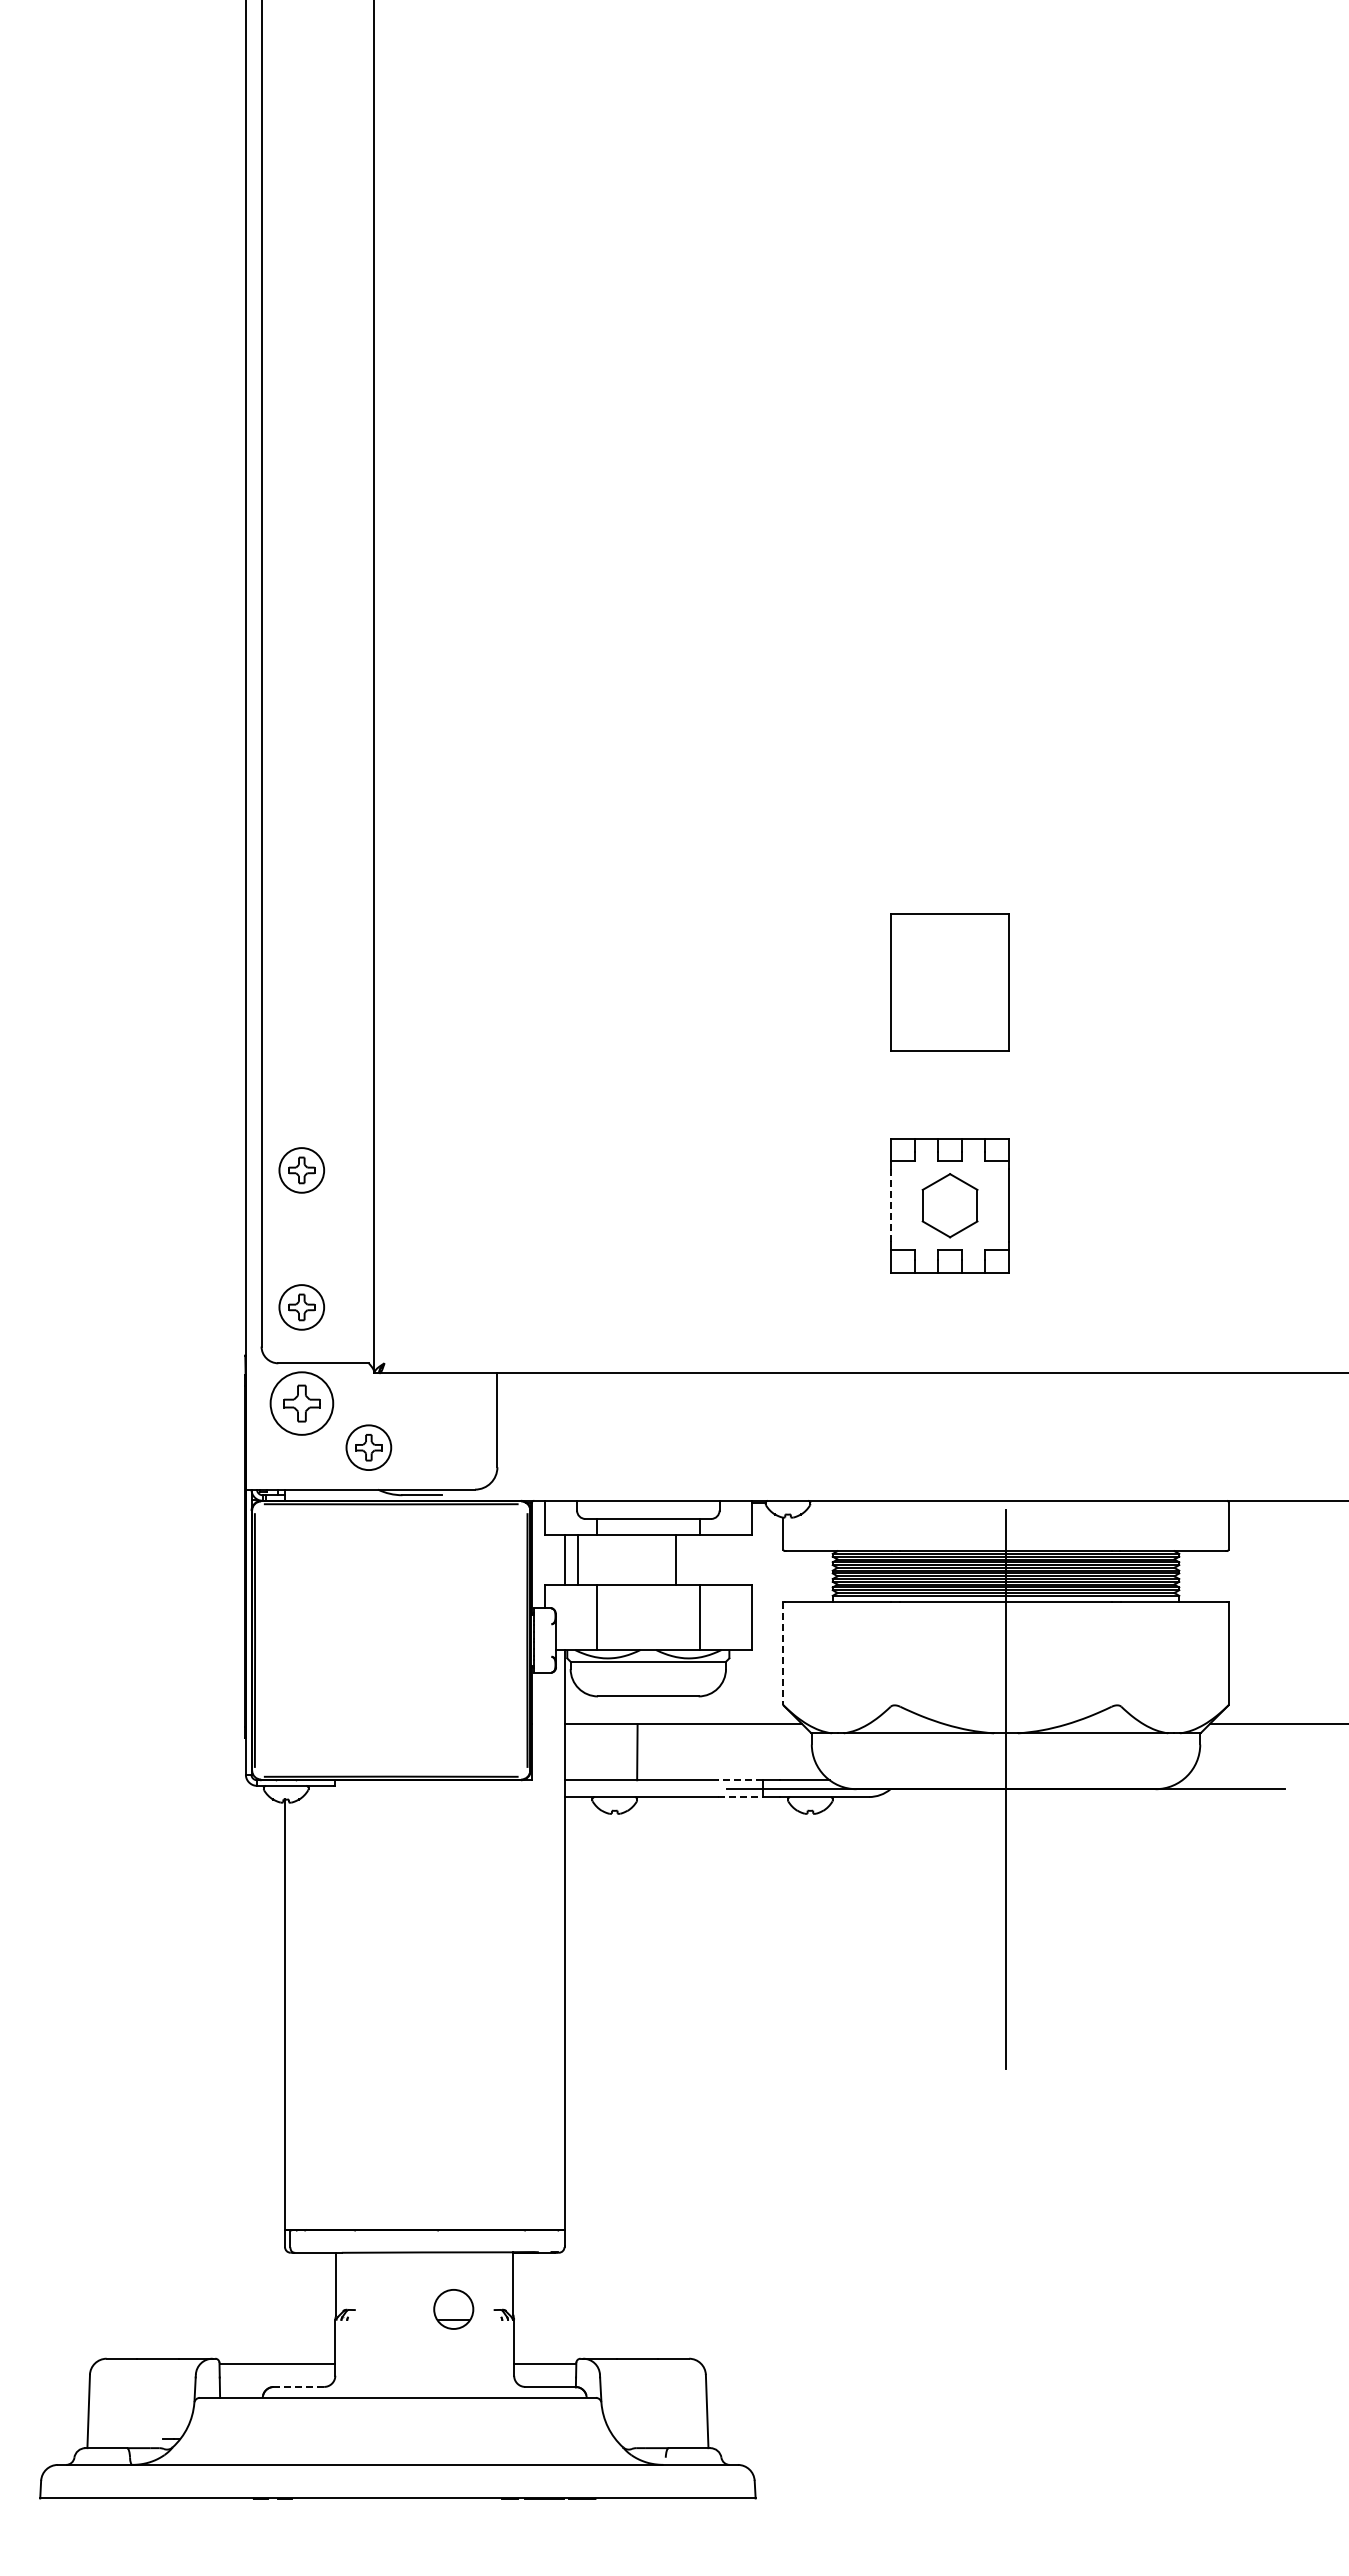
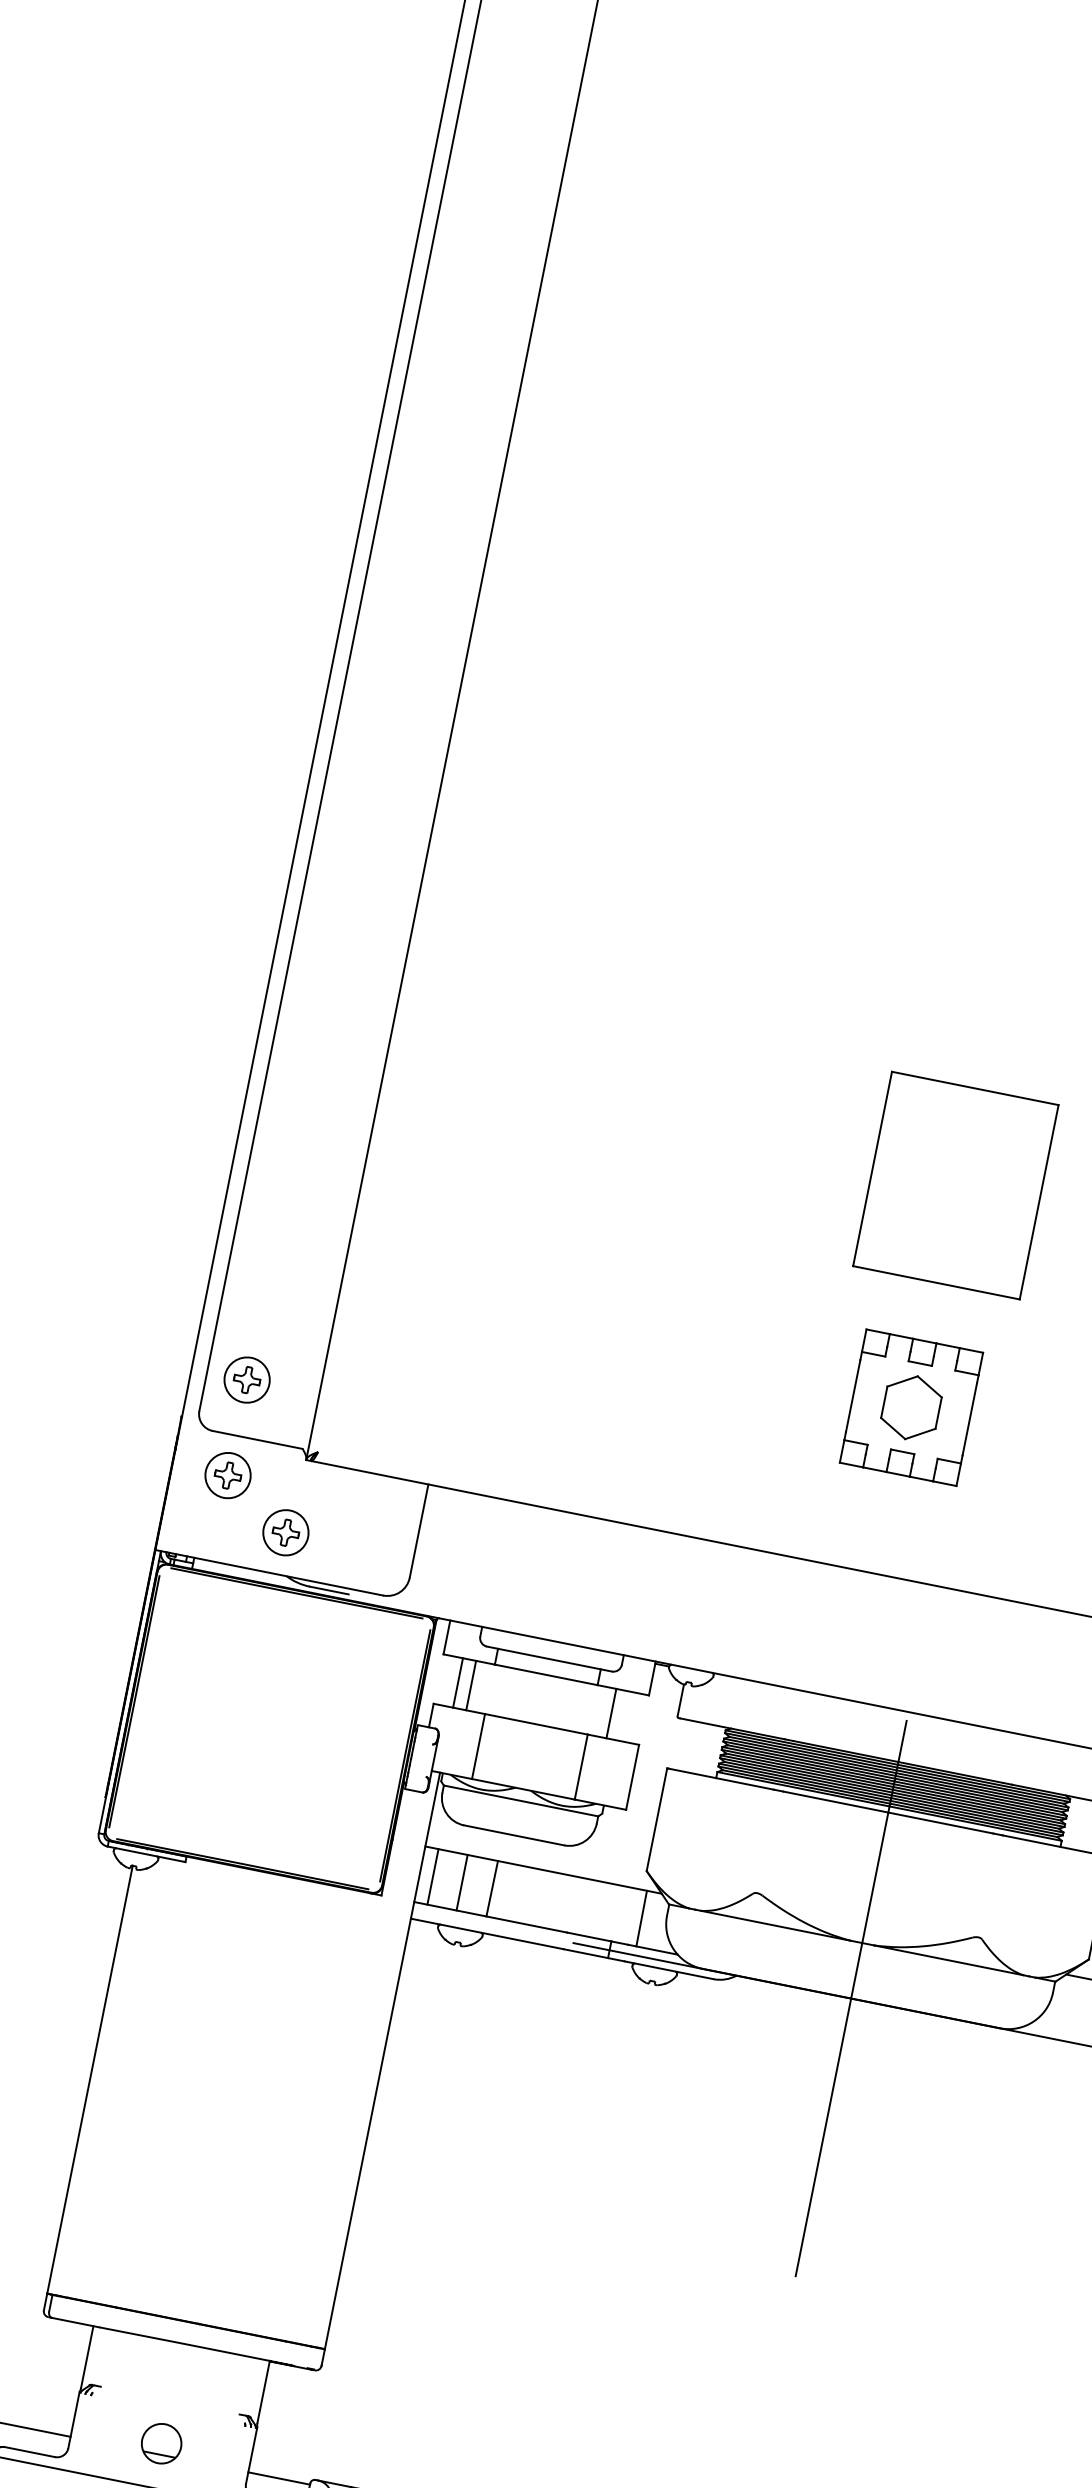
part: (949, 981) -> (955, 1184), size x1.43
part: (301, 1170) -> (274, 1243), removed
line: (891, 1205) -> (853, 1395), dashed -> solid
part: (301, 1403) -> (227, 1475), size x0.71
line: (675, 1559) -> (611, 1713), moved
line: (783, 1653) -> (657, 1819), dashed -> solid
line: (577, 1752) -> (432, 1877), added
line: (607, 1752) -> (462, 1882), added
line: (787, 1752) -> (641, 1918), added
line: (740, 1780) -> (589, 1937), dashed -> solid
line: (741, 1797) -> (586, 1954), dashed -> solid
part: (453, 2309) -> (161, 2443), moved
line: (298, 2386) -> (29, 2451), dashed -> solid

